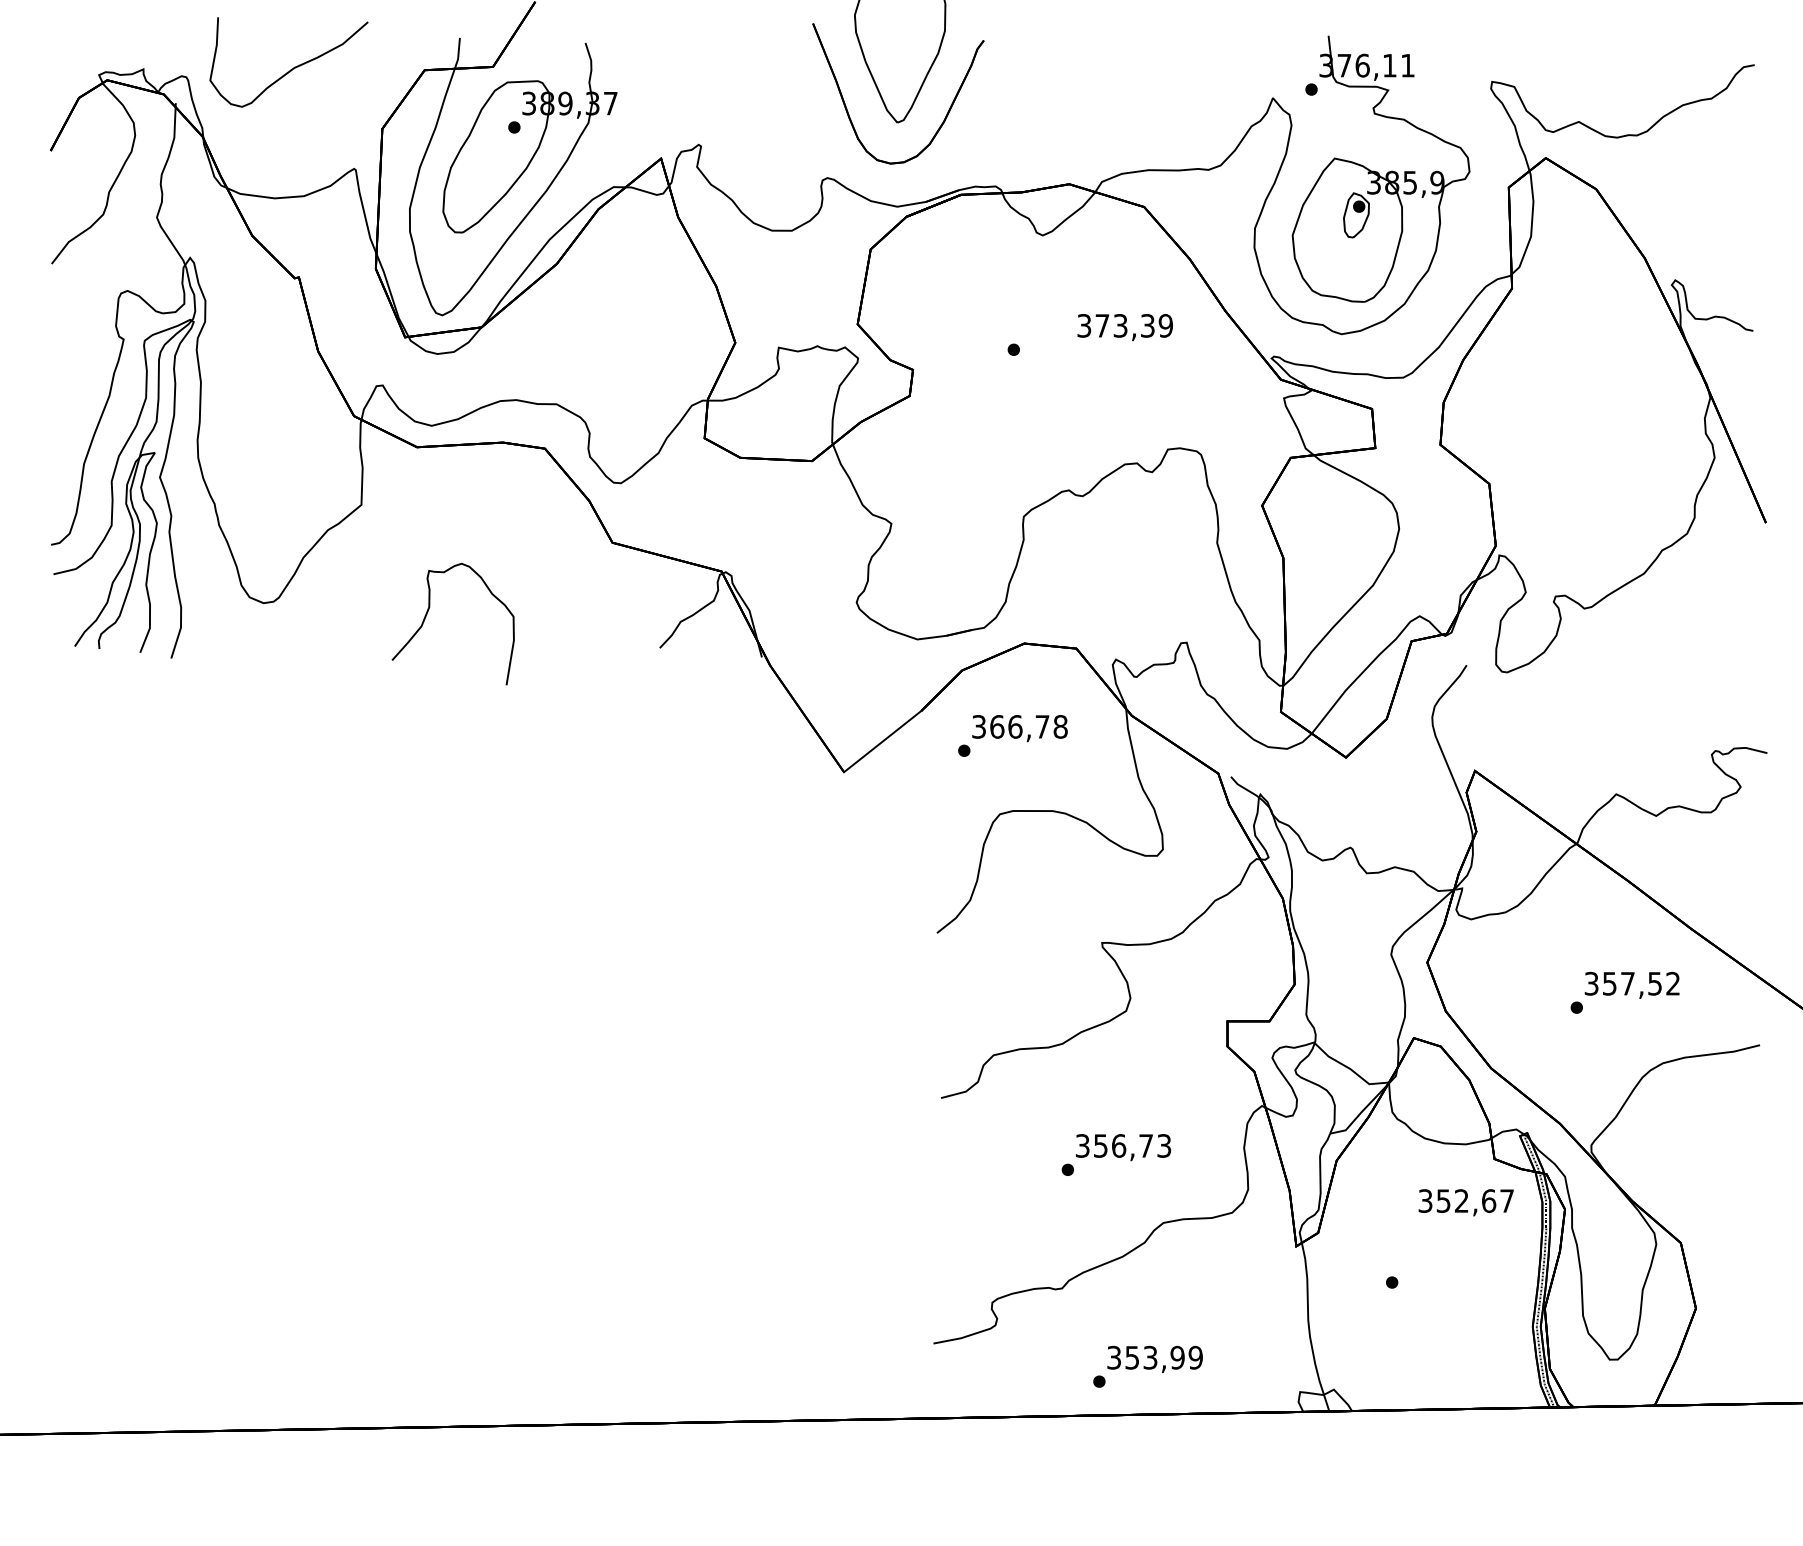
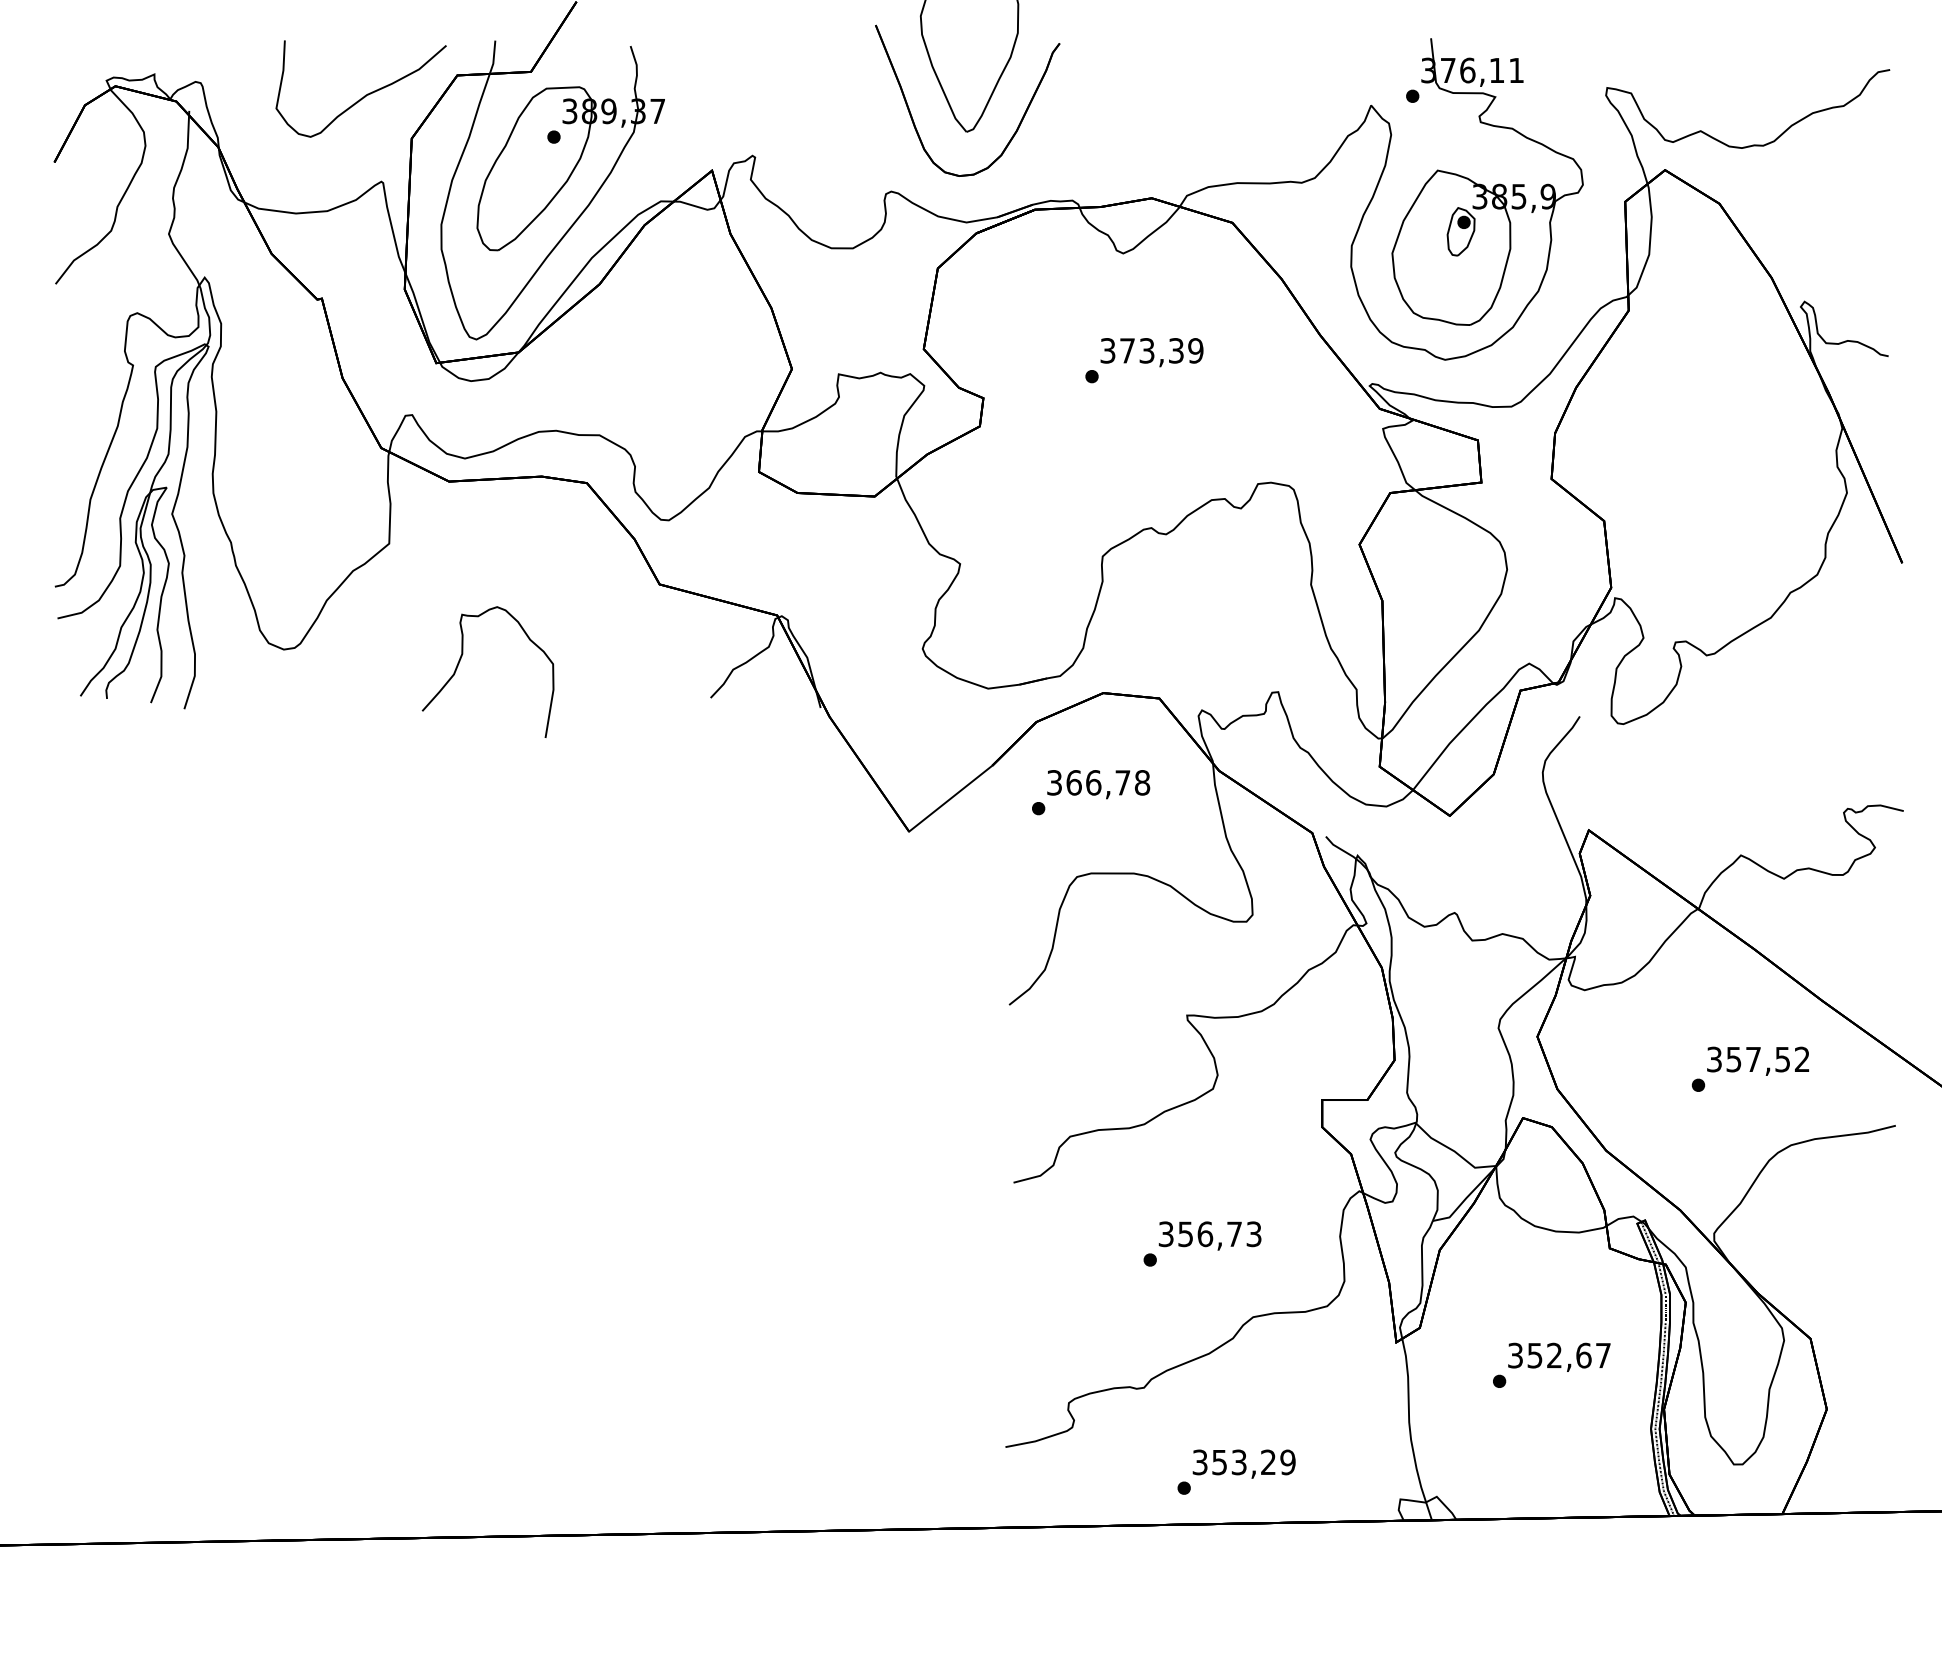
curve: (292, 68) -> (364, 95), moved
text: (1124, 327) -> (1151, 352), moved
text: (1466, 1201) -> (1559, 1356), moved
text: (1177, 1357) -> (1268, 1462), 353,99 -> 353,29

